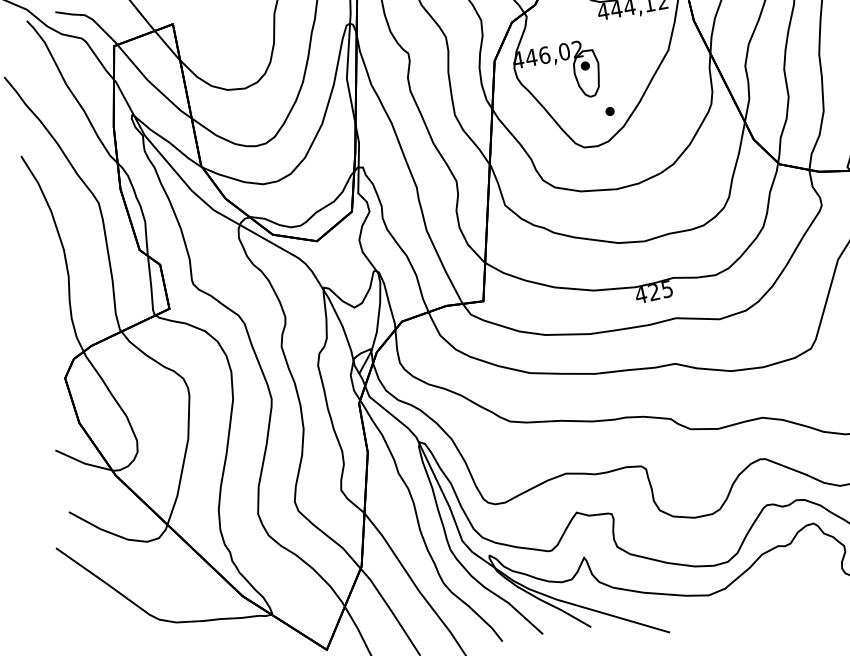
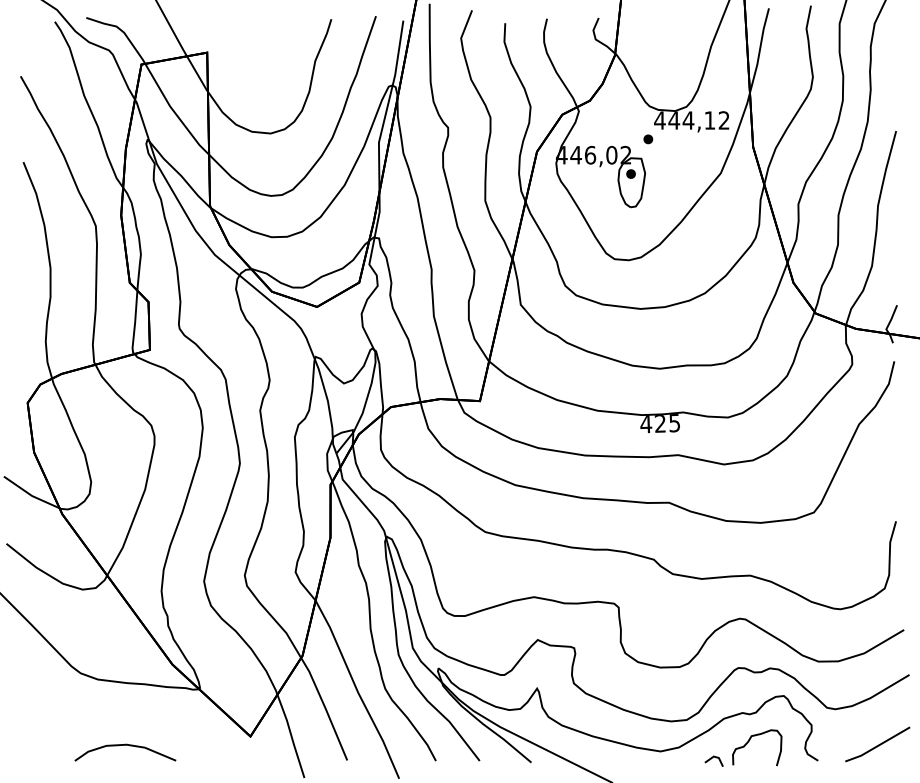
part: (610, 111) -> (648, 139), moved
part: (784, 577) -> (743, 747), added

